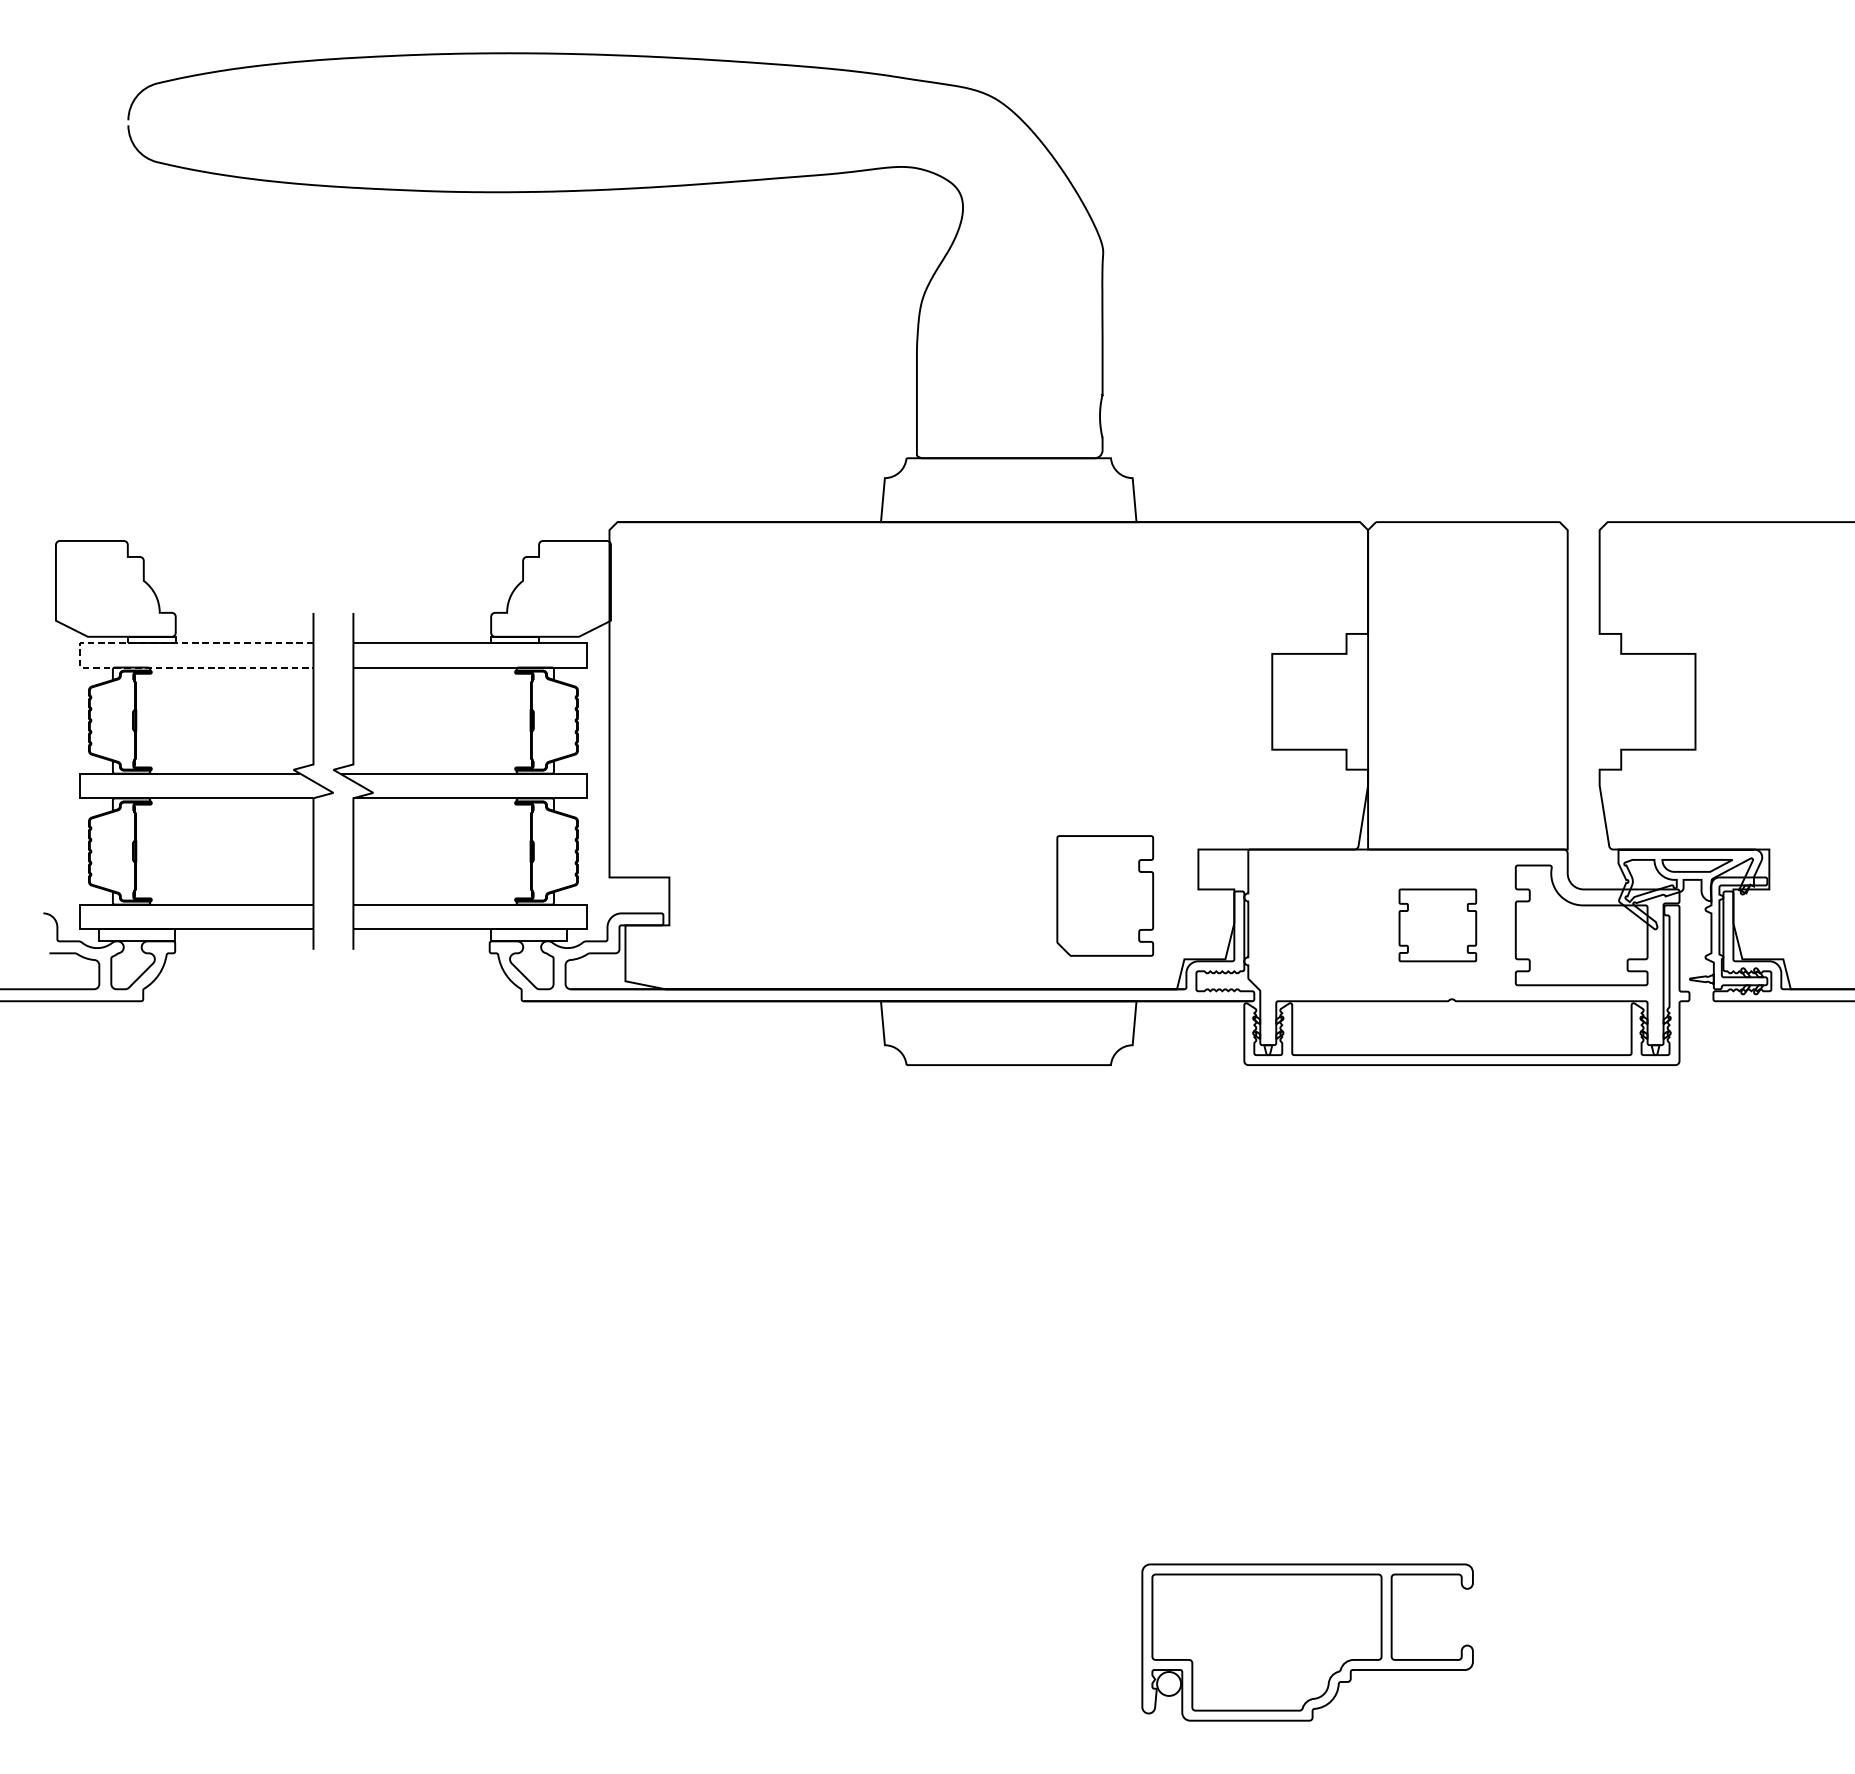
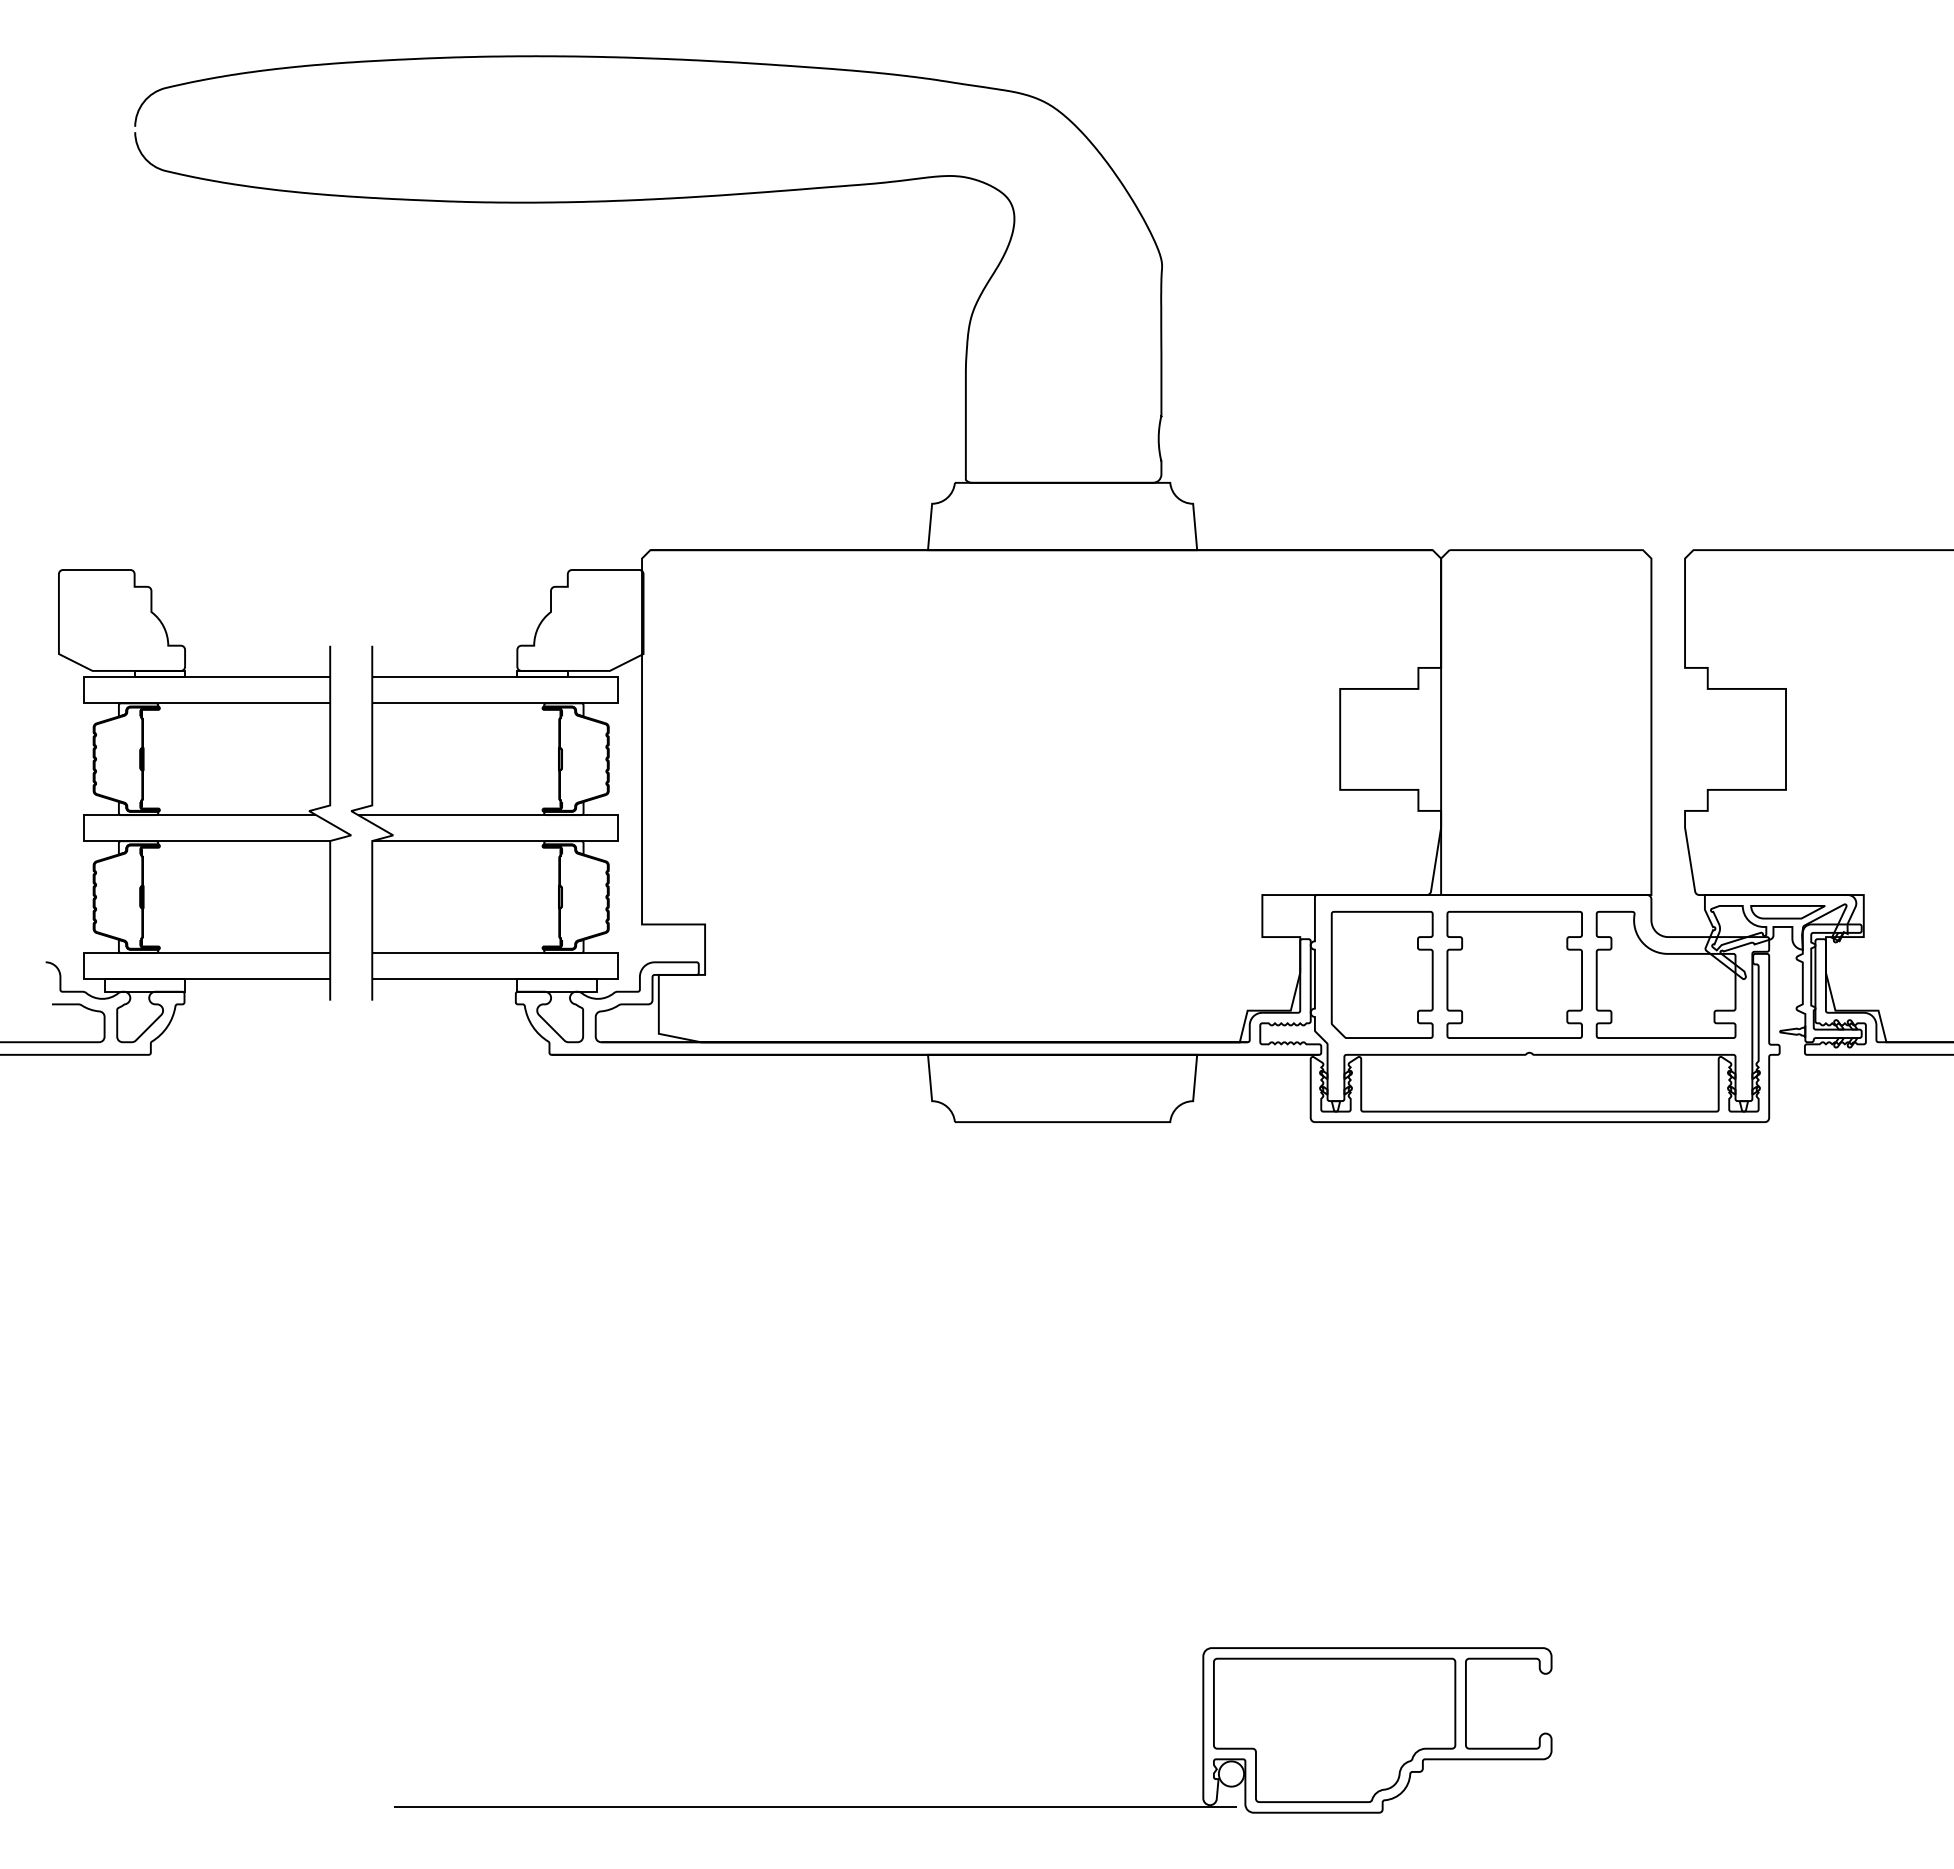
line: (80, 655) -> (84, 690), dashed -> solid
part: (1104, 895) -> (1381, 974), moved
part: (1437, 924) -> (1514, 974), size x1.67
line: (774, 1714) -> (815, 1806), added

